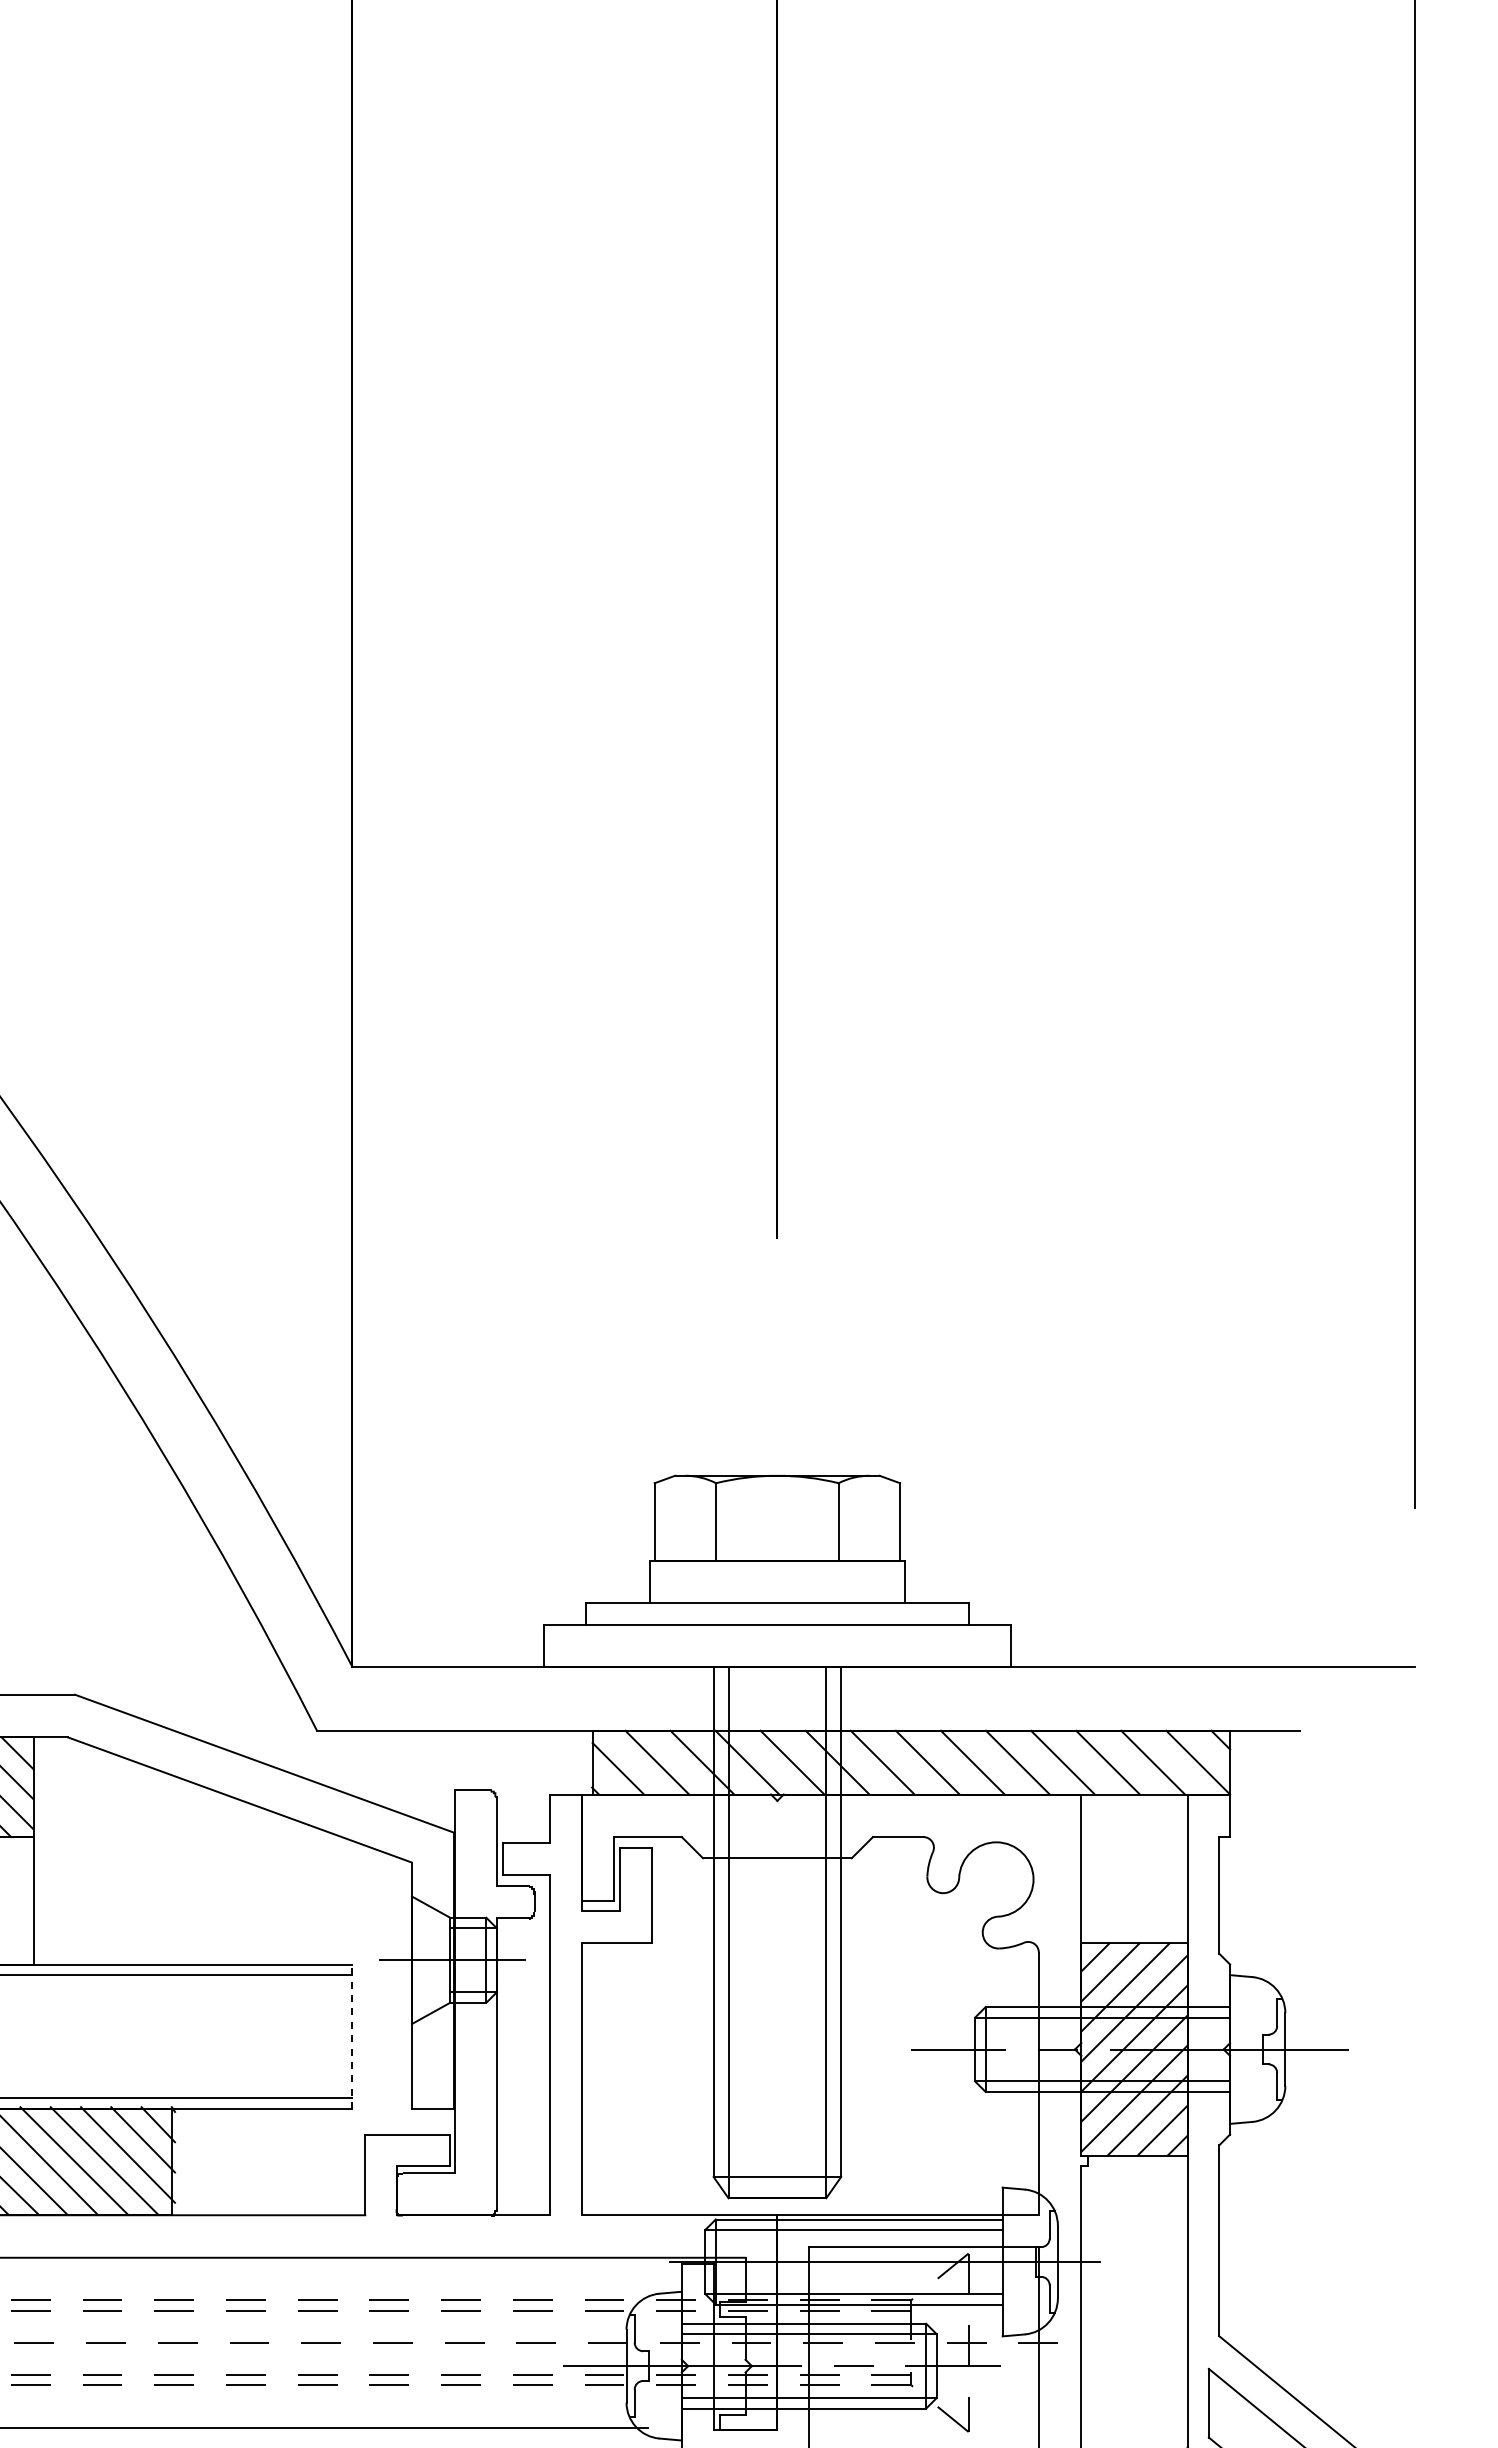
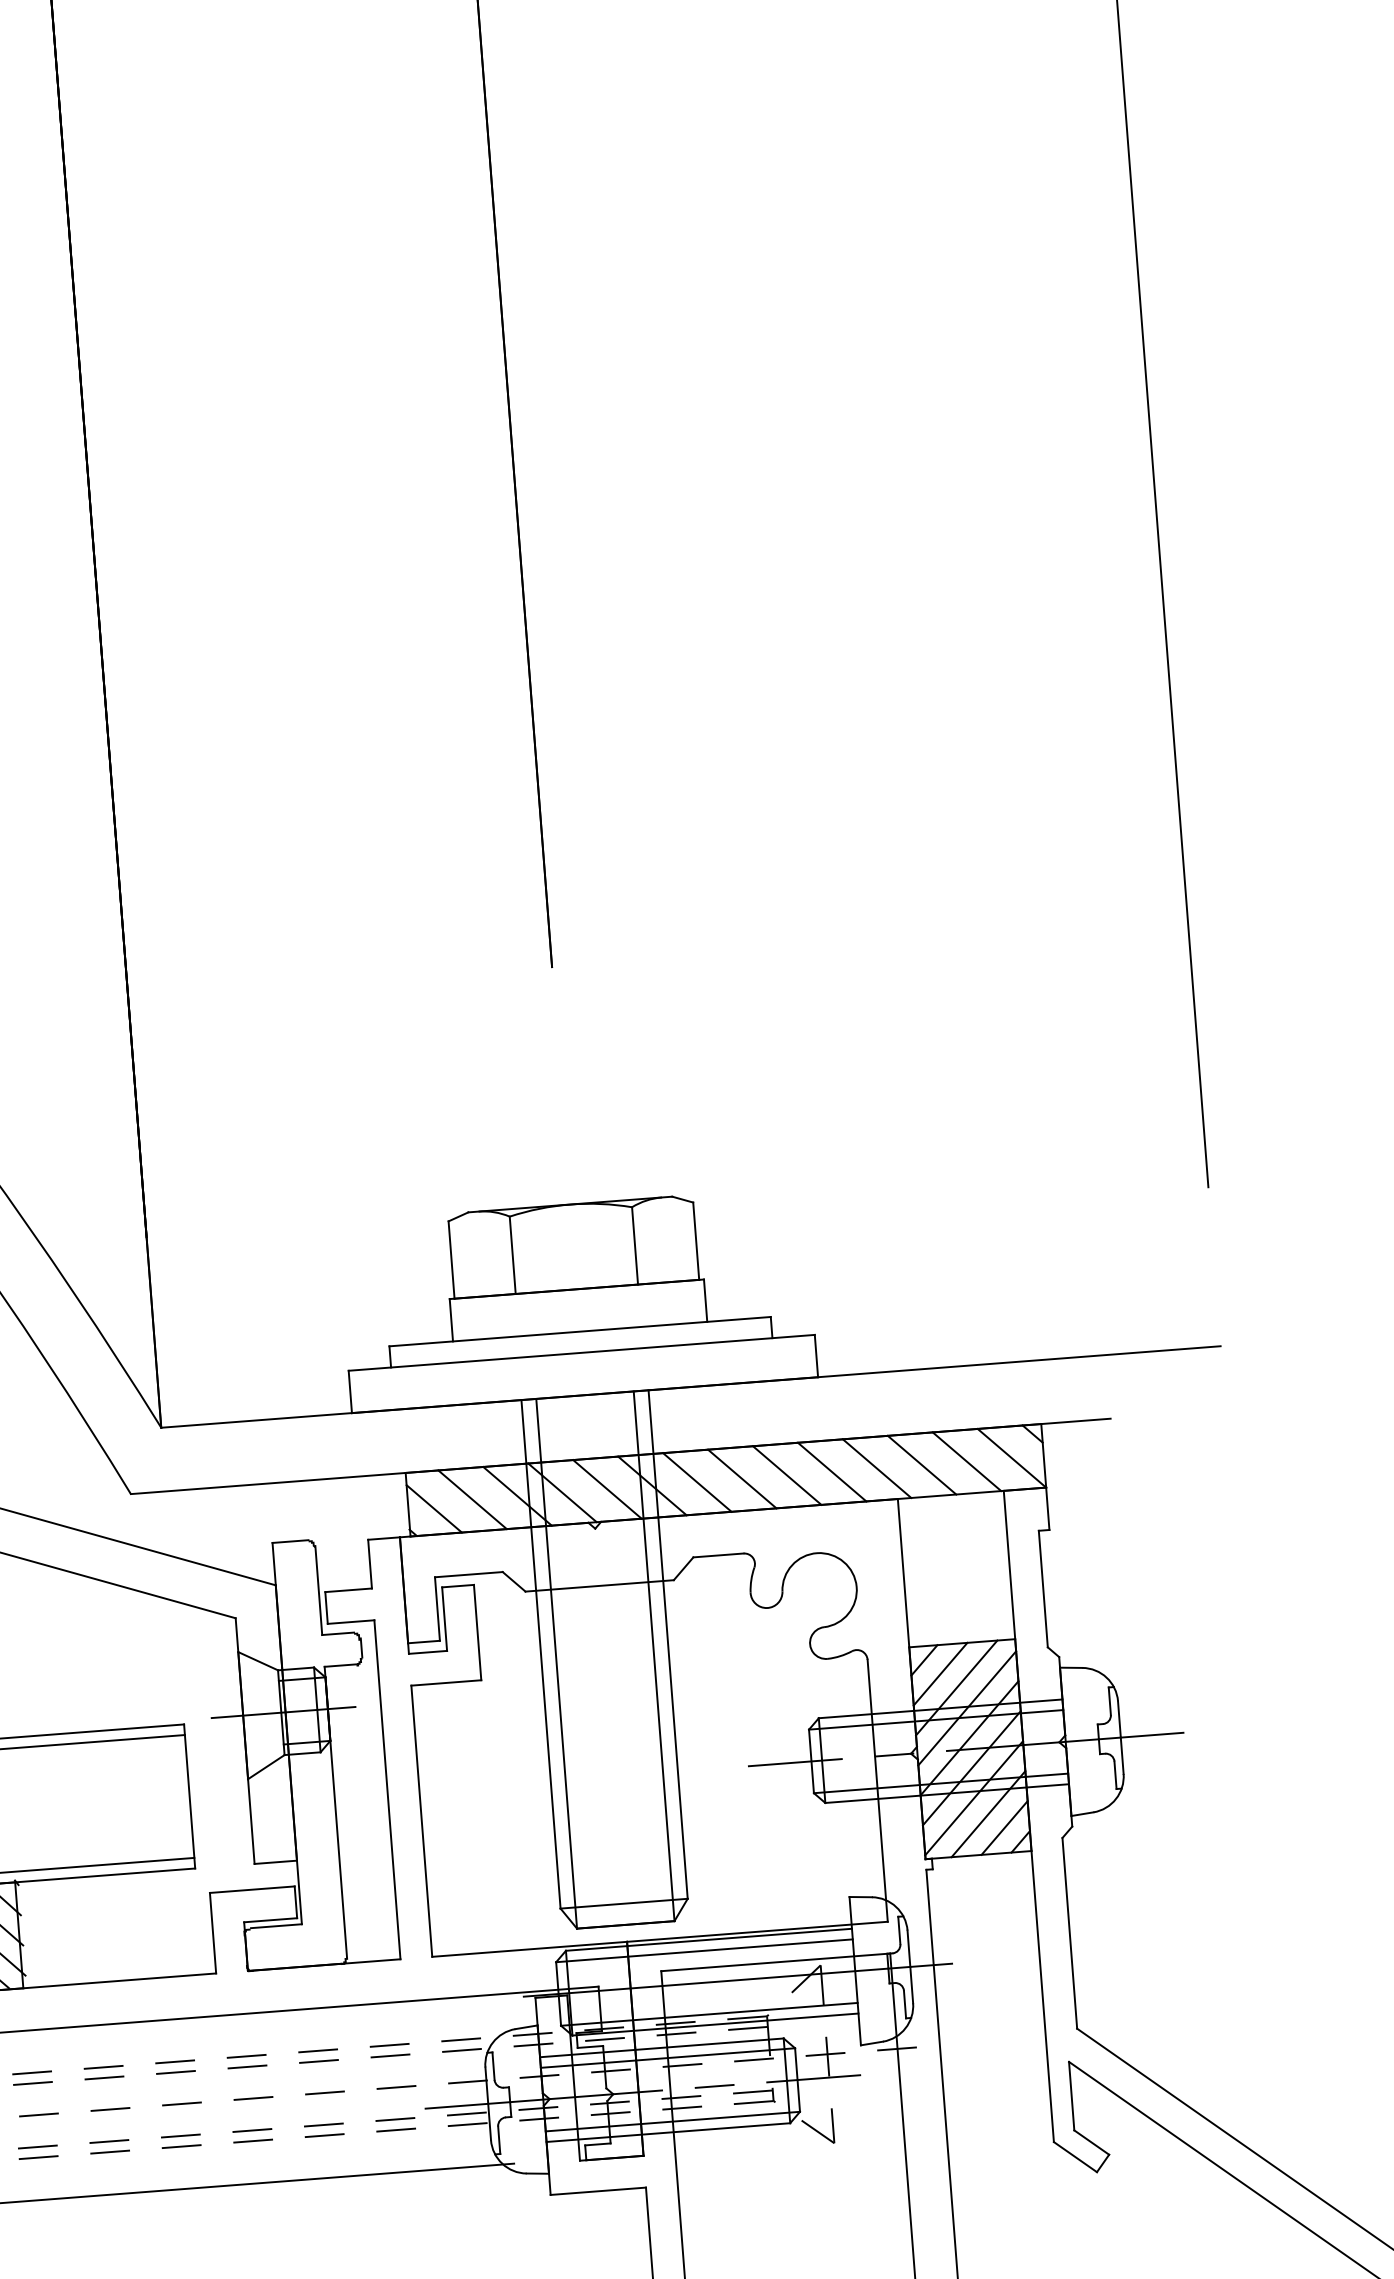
line: (352, 2036) -> (189, 1796), dashed -> solid

